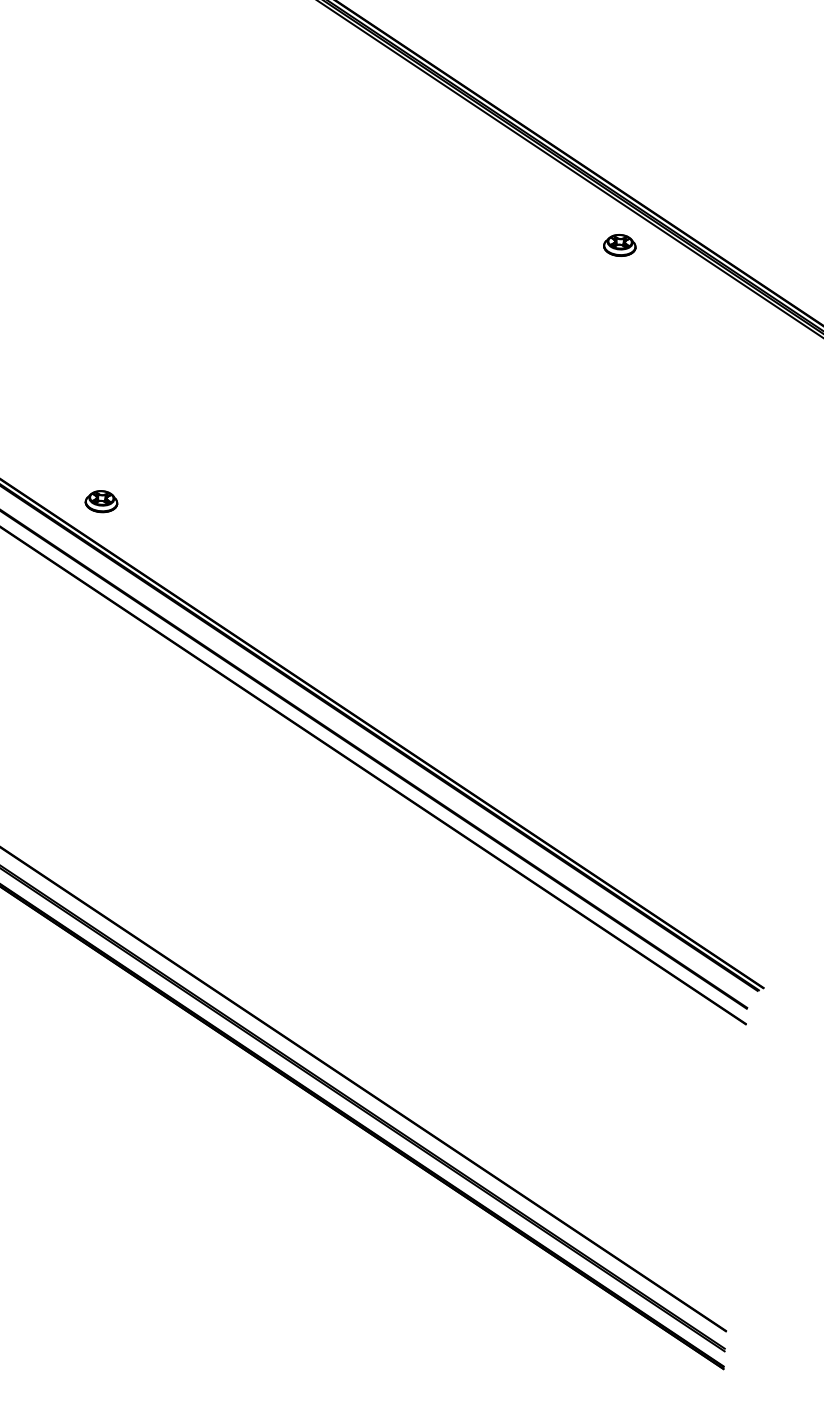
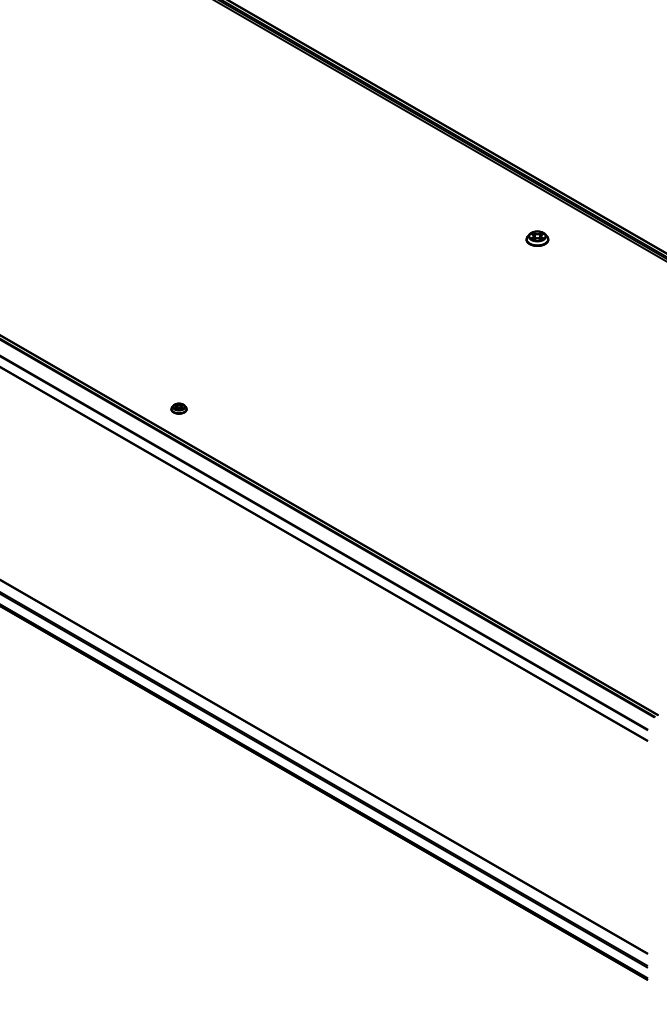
part: (619, 245) -> (537, 238), moved
part: (100, 501) -> (178, 408), size x0.7

